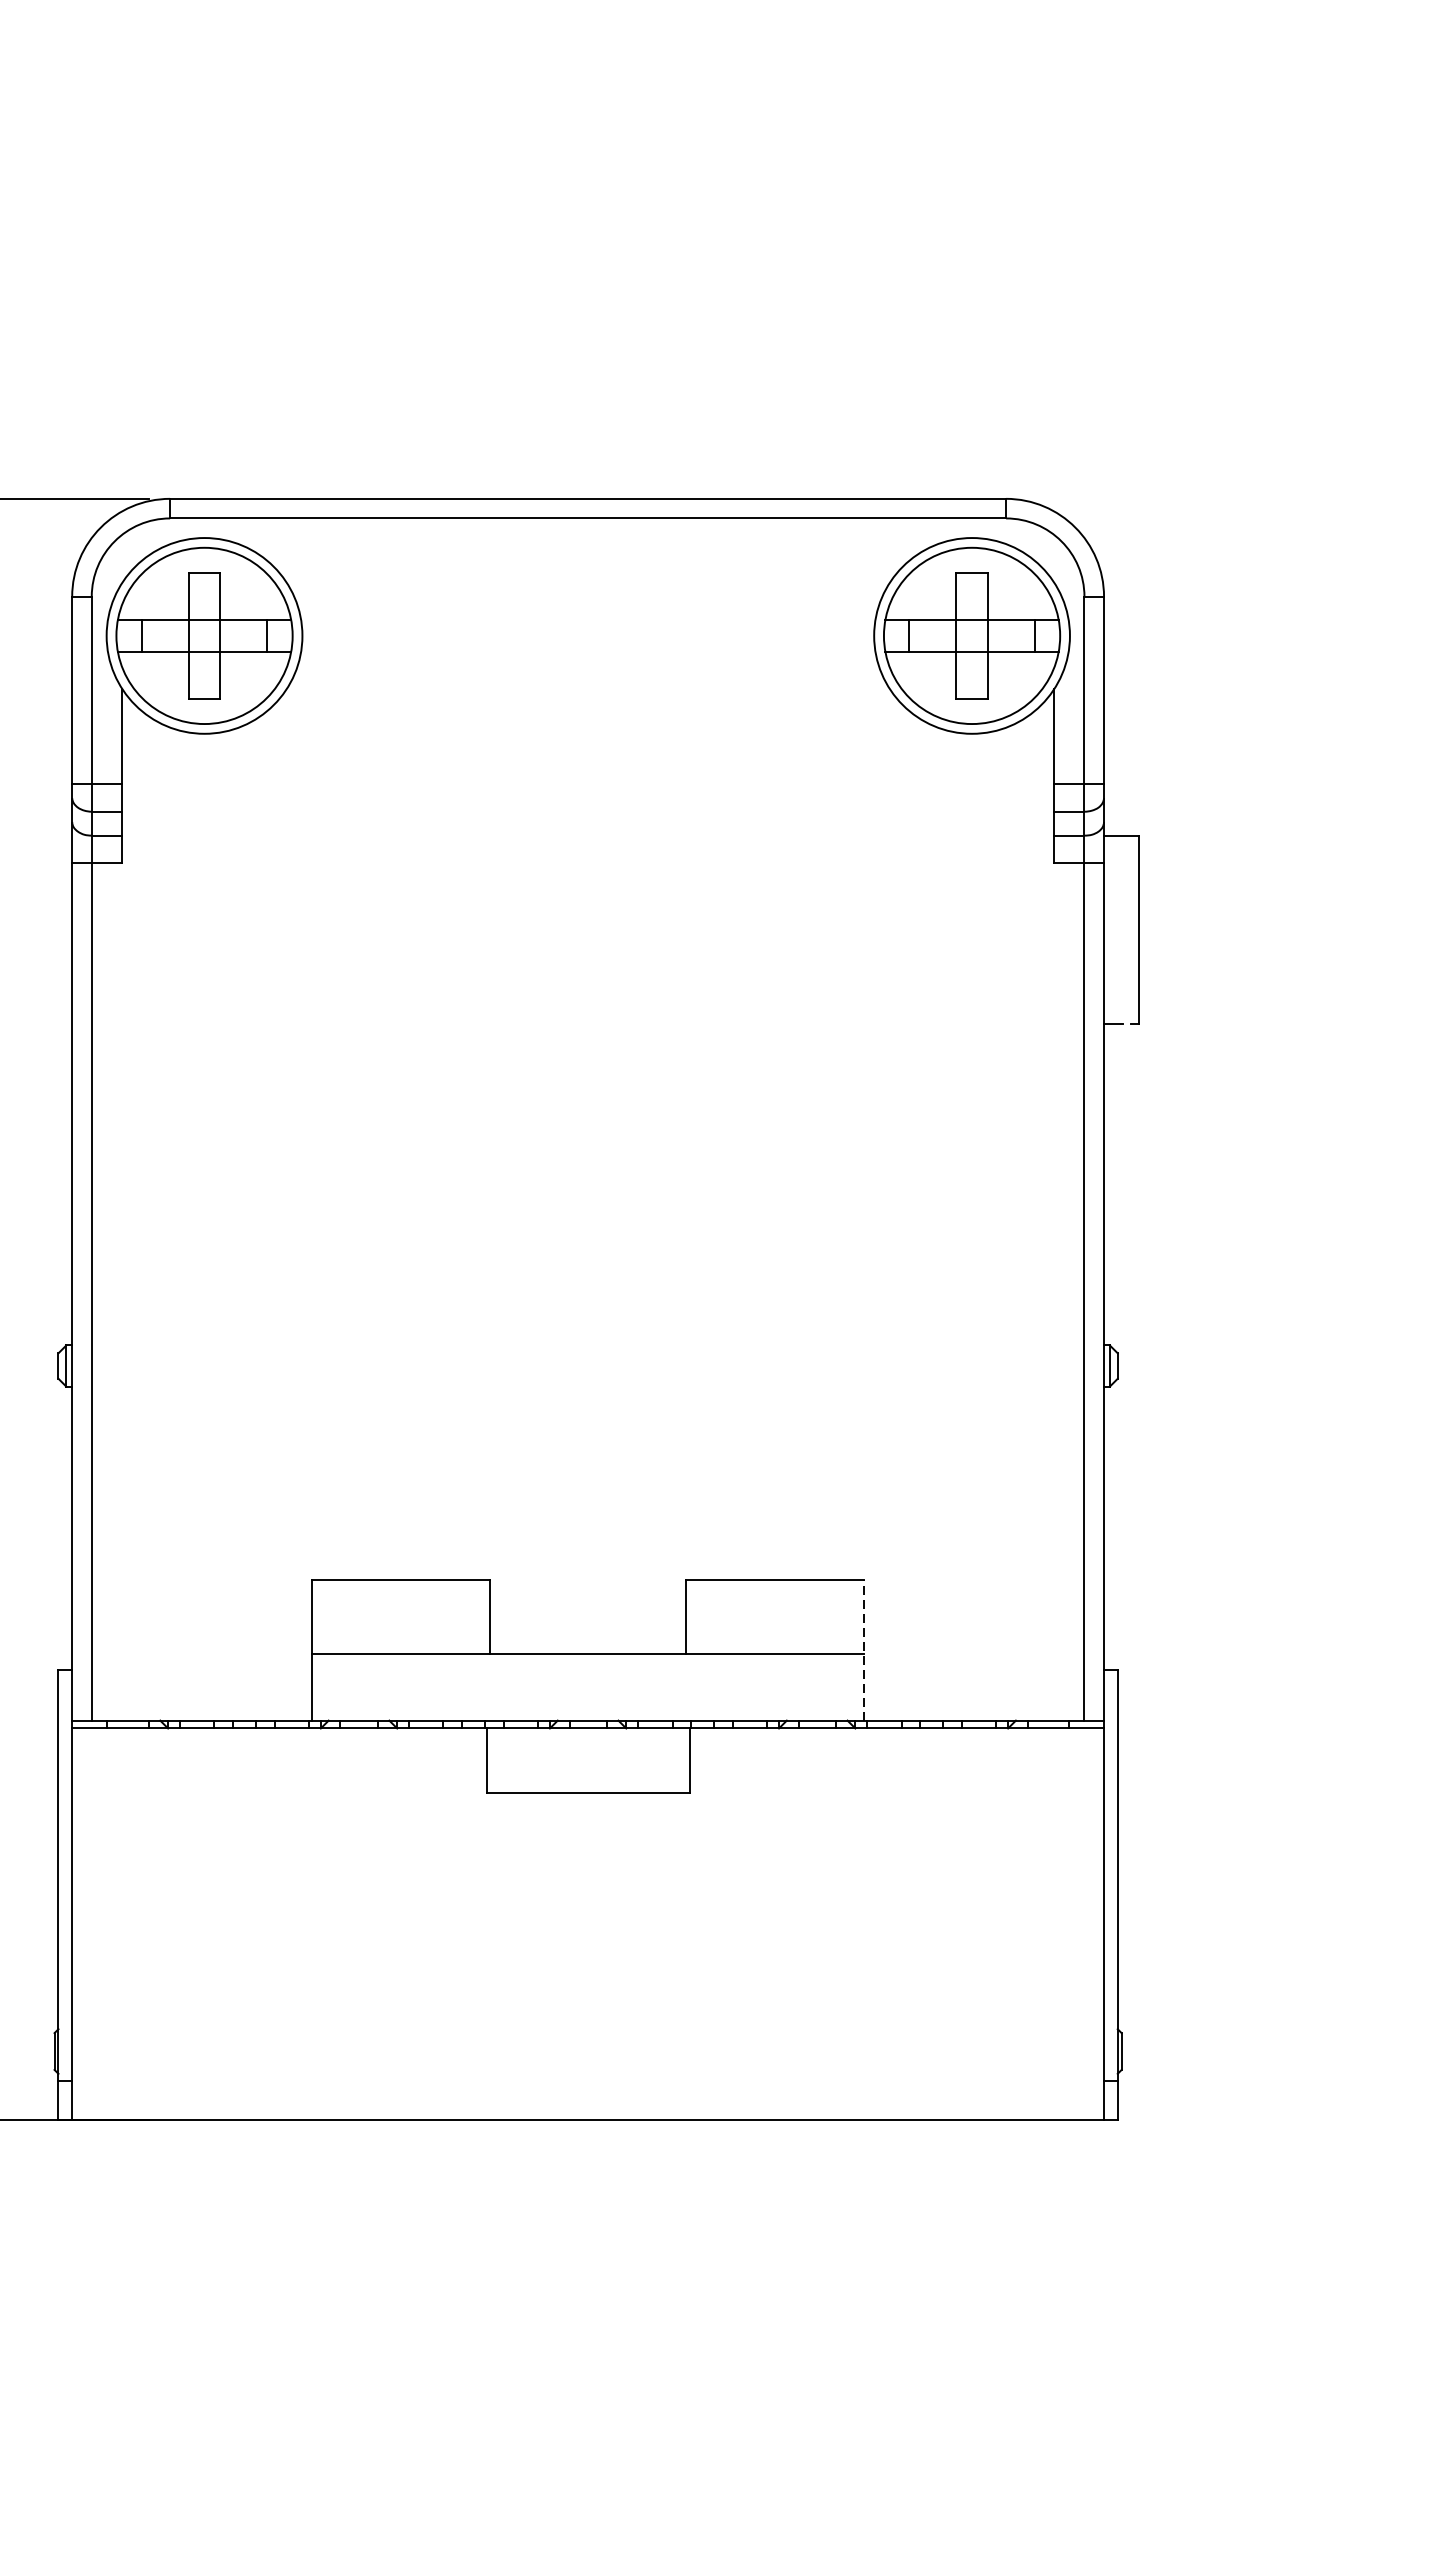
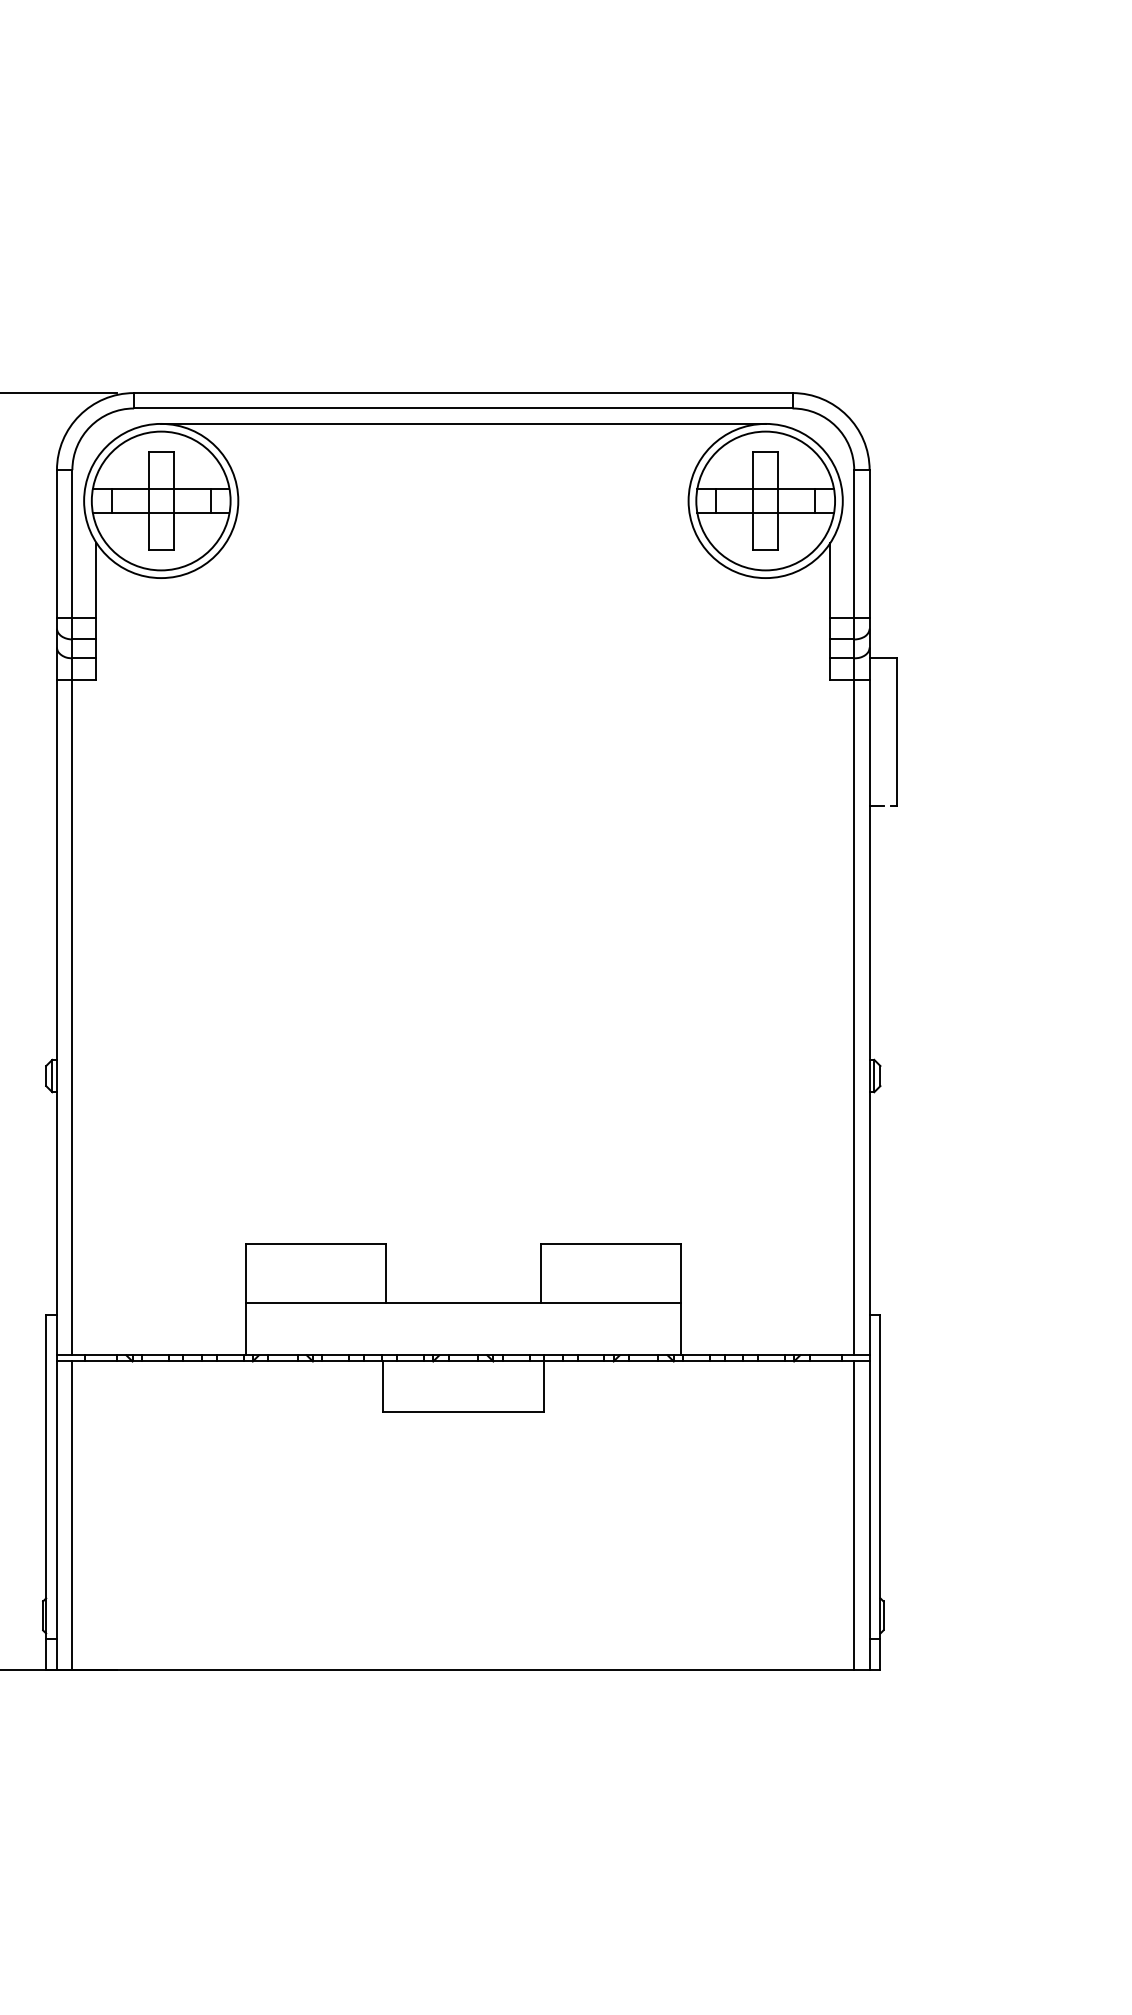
line: (588, 537) -> (463, 423), added
line: (863, 1649) -> (680, 1299), dashed -> solid
line: (91, 1924) -> (72, 1515), added
line: (1084, 1924) -> (854, 1515), added

